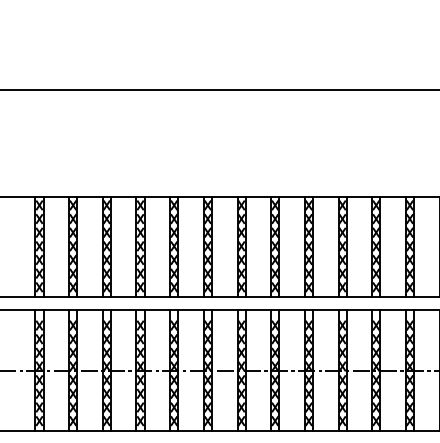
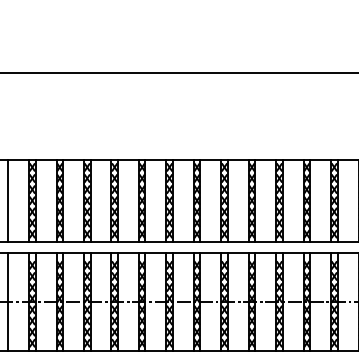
line: (10, 246) -> (8, 200), added
line: (10, 369) -> (8, 301), added

